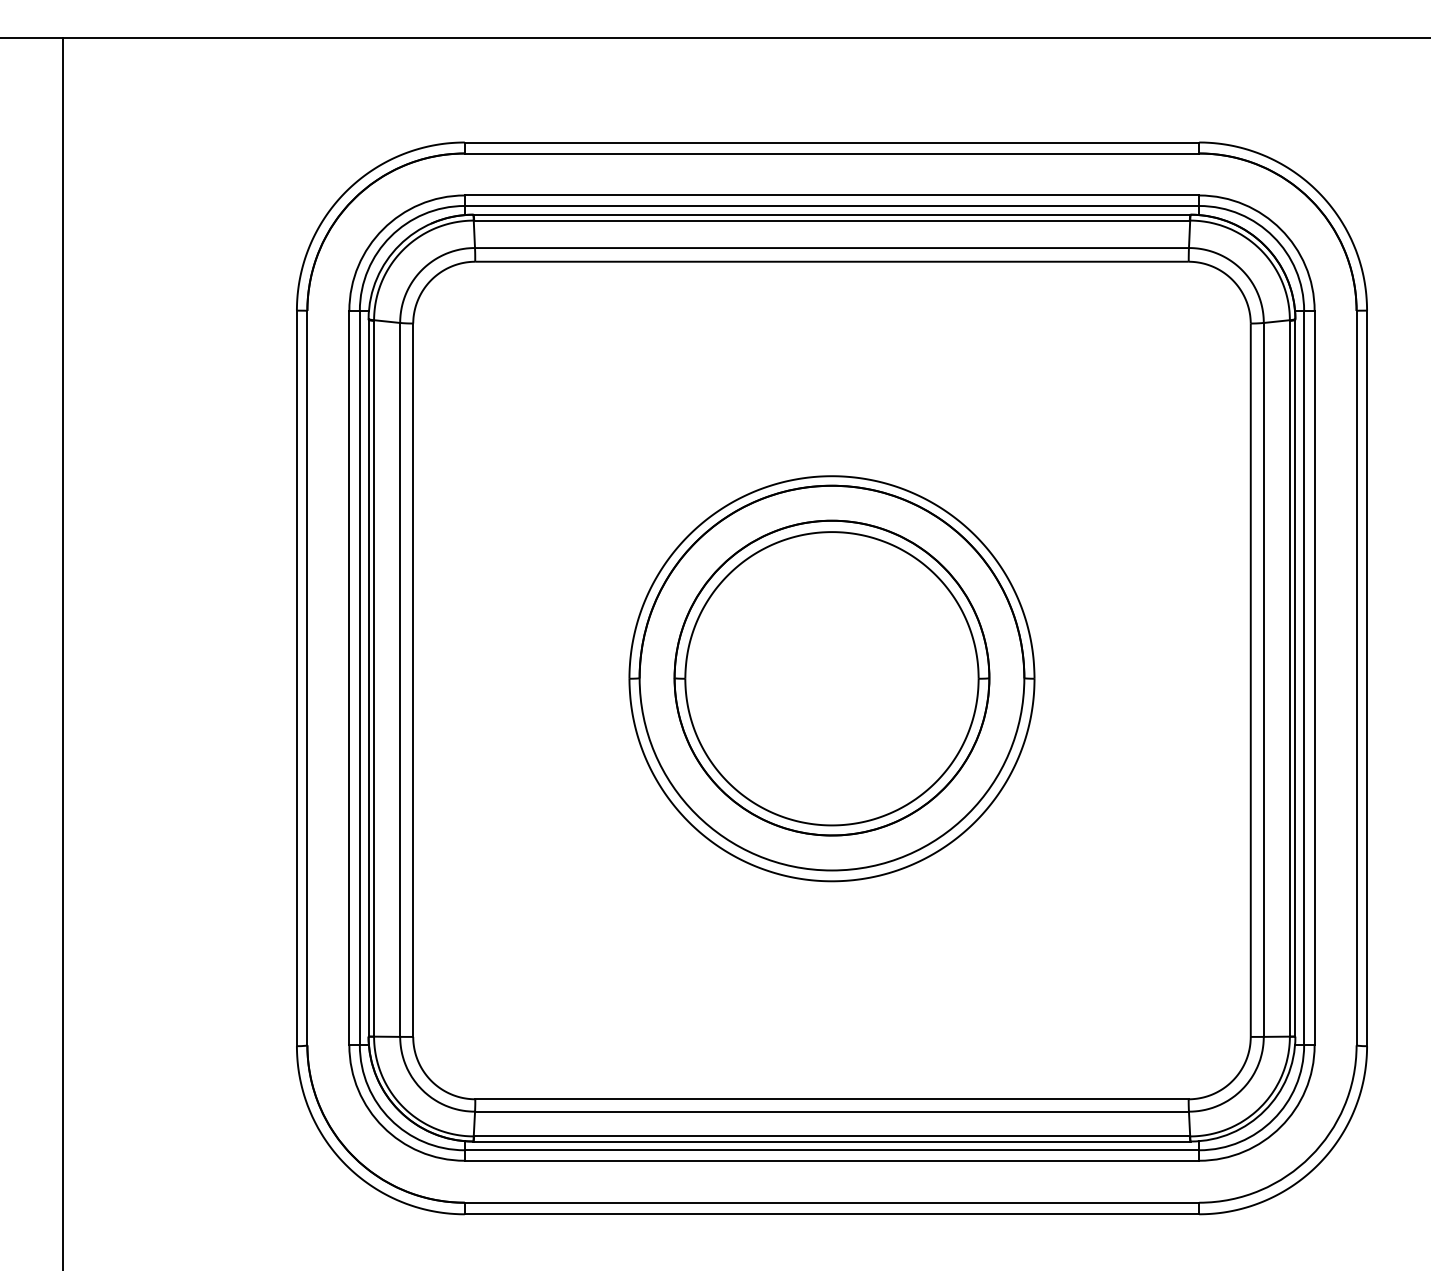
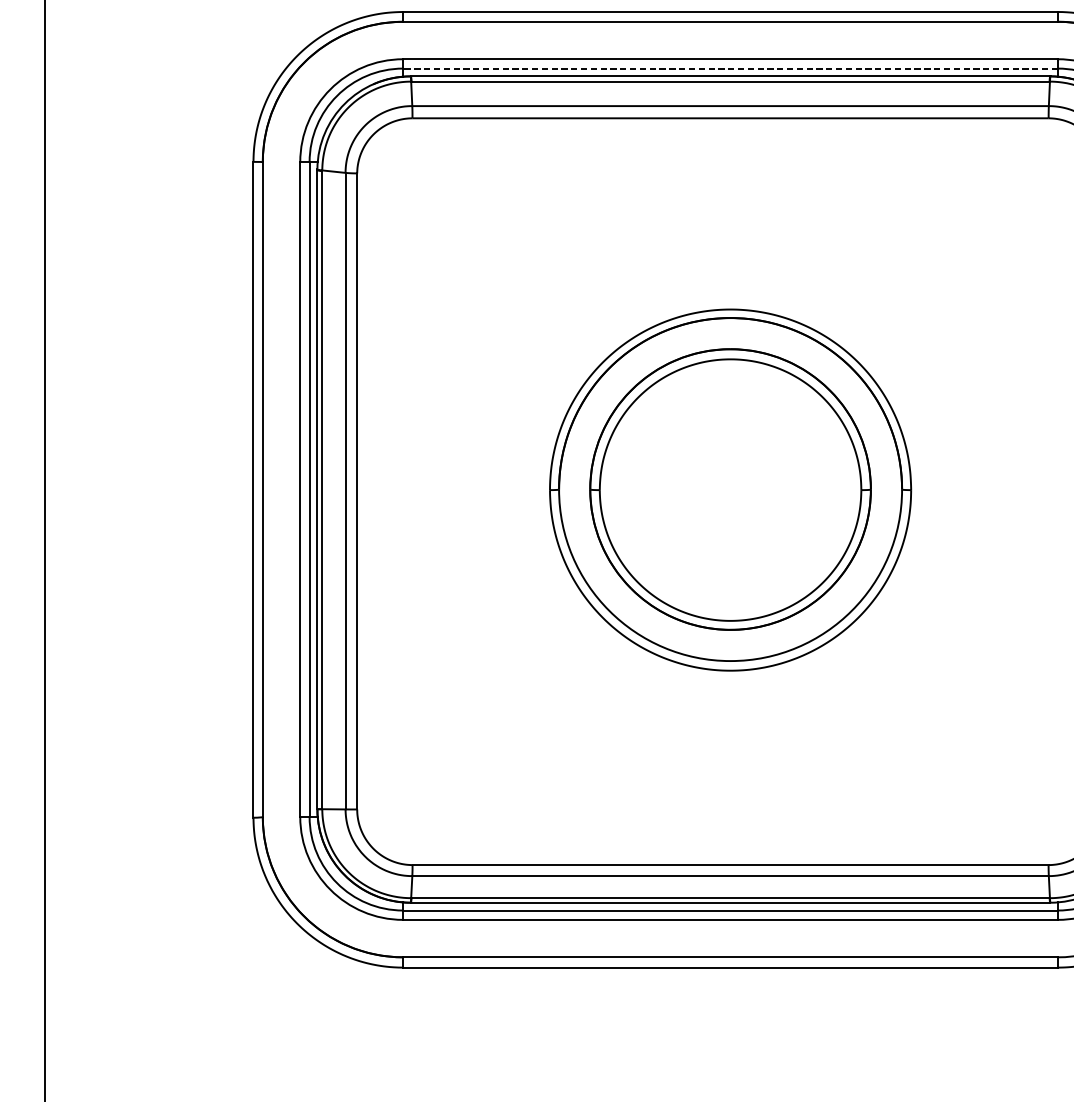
line: (831, 205) -> (730, 68), solid -> dashed

